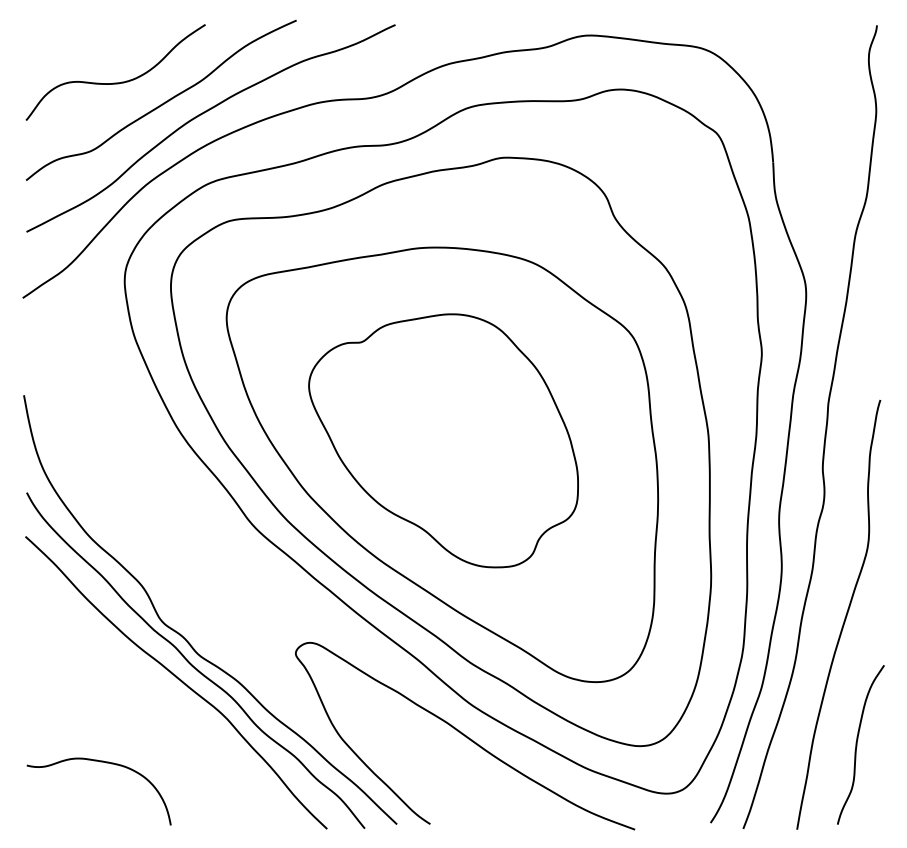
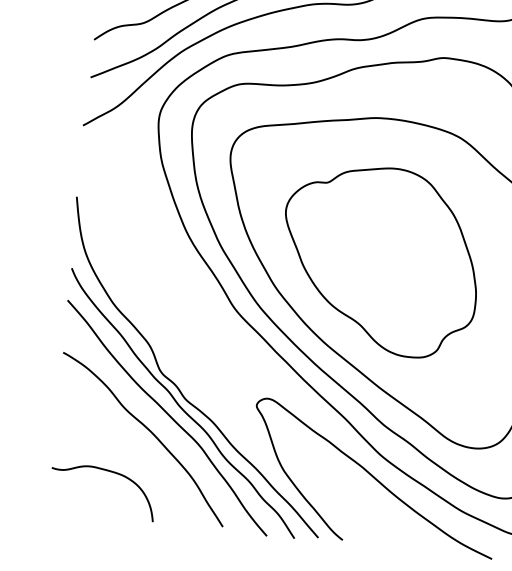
curve: (155, 704) -> (150, 432), added

